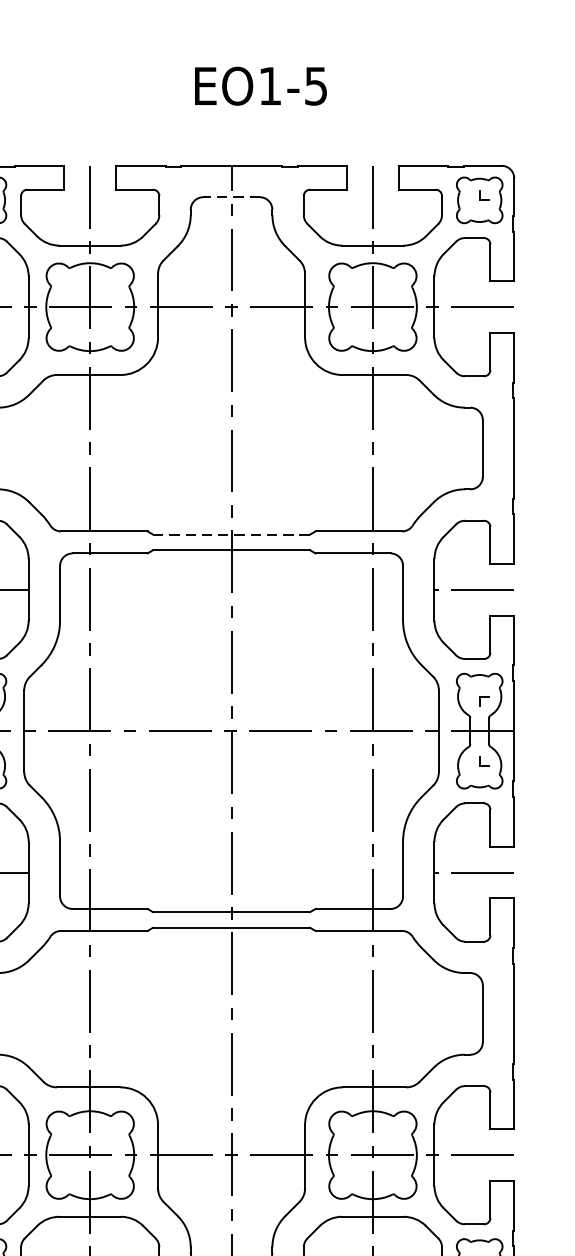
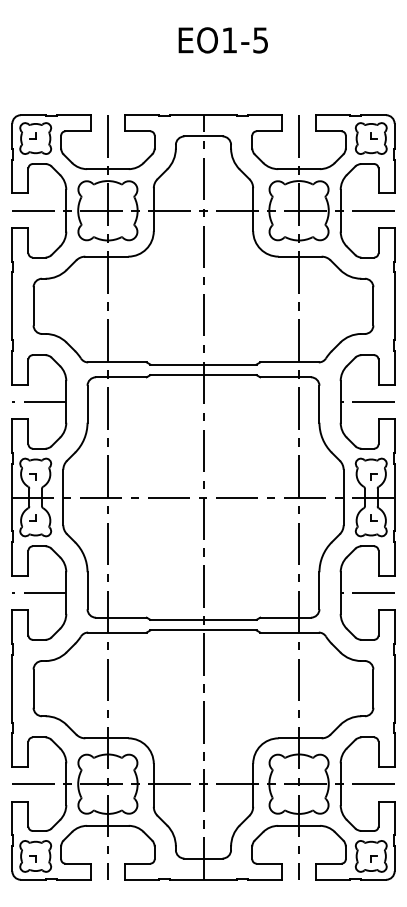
text: (259, 86) -> (222, 40), moved
line: (231, 197) -> (203, 136), dashed -> solid
line: (231, 534) -> (203, 364), dashed -> solid

